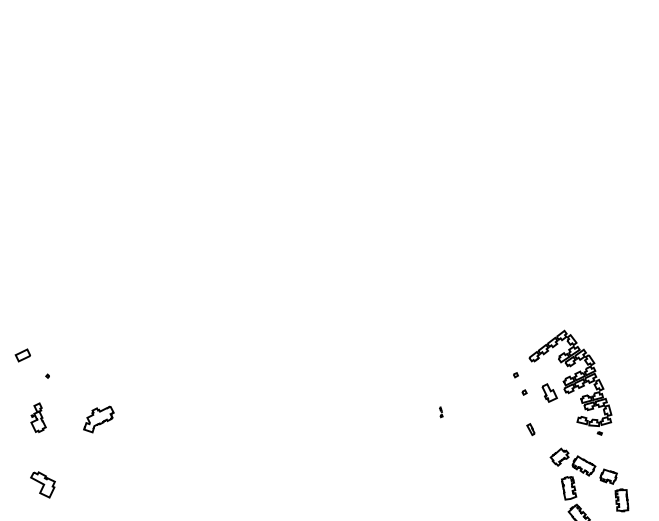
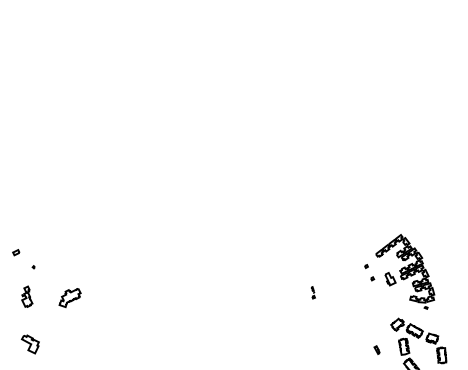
part: (23, 355) -> (16, 252), size x0.62
part: (441, 411) -> (313, 292), size x1.67
part: (530, 428) -> (376, 349), moved

